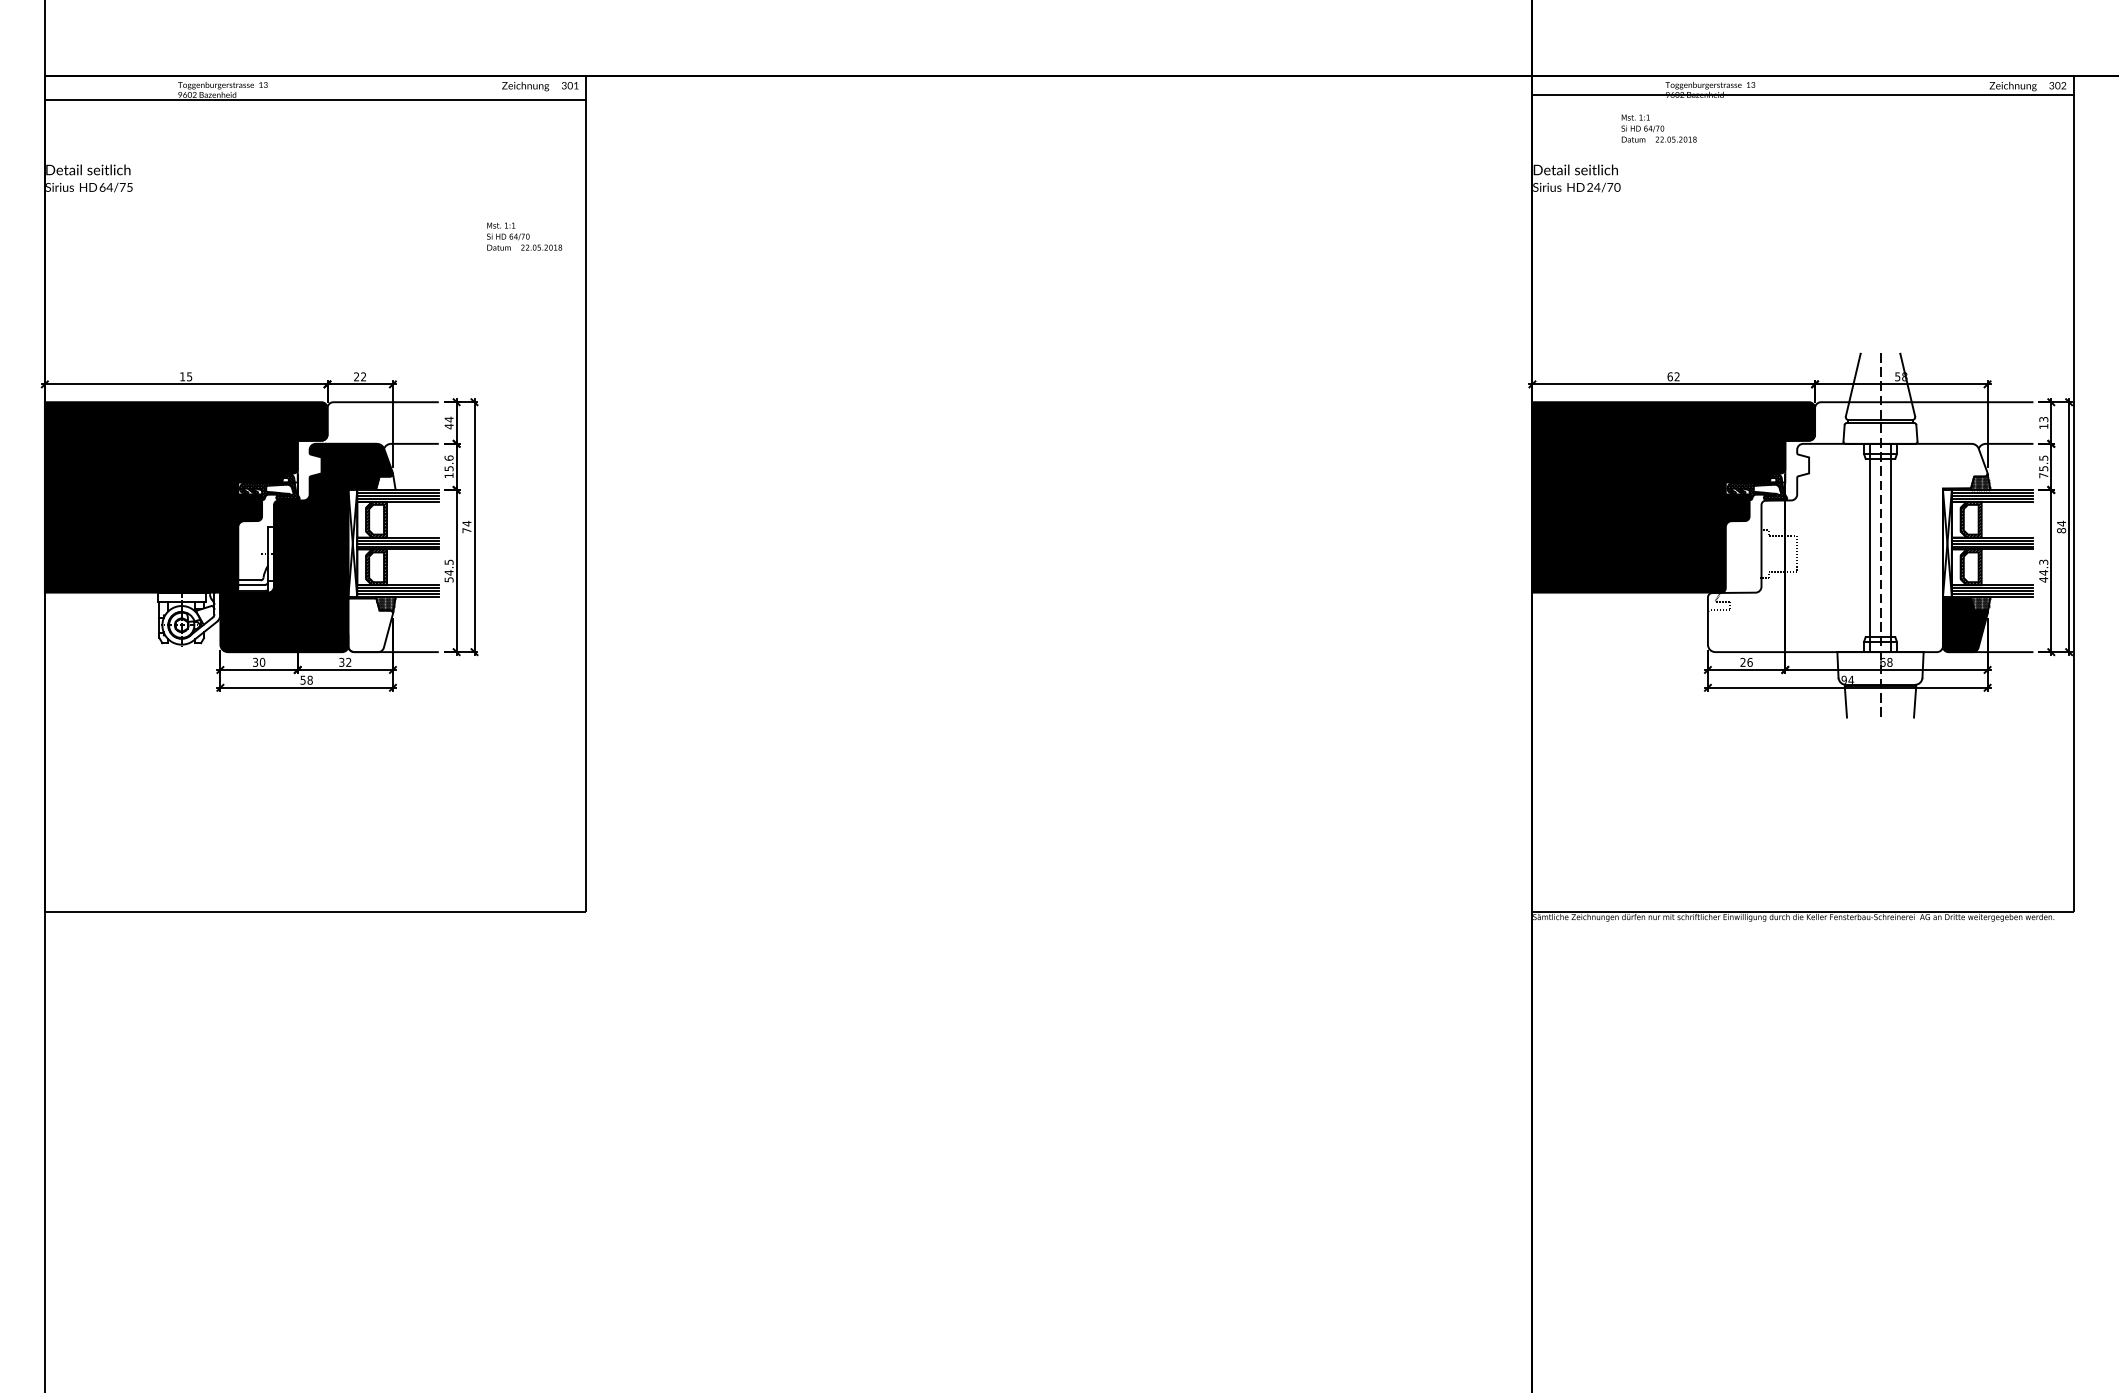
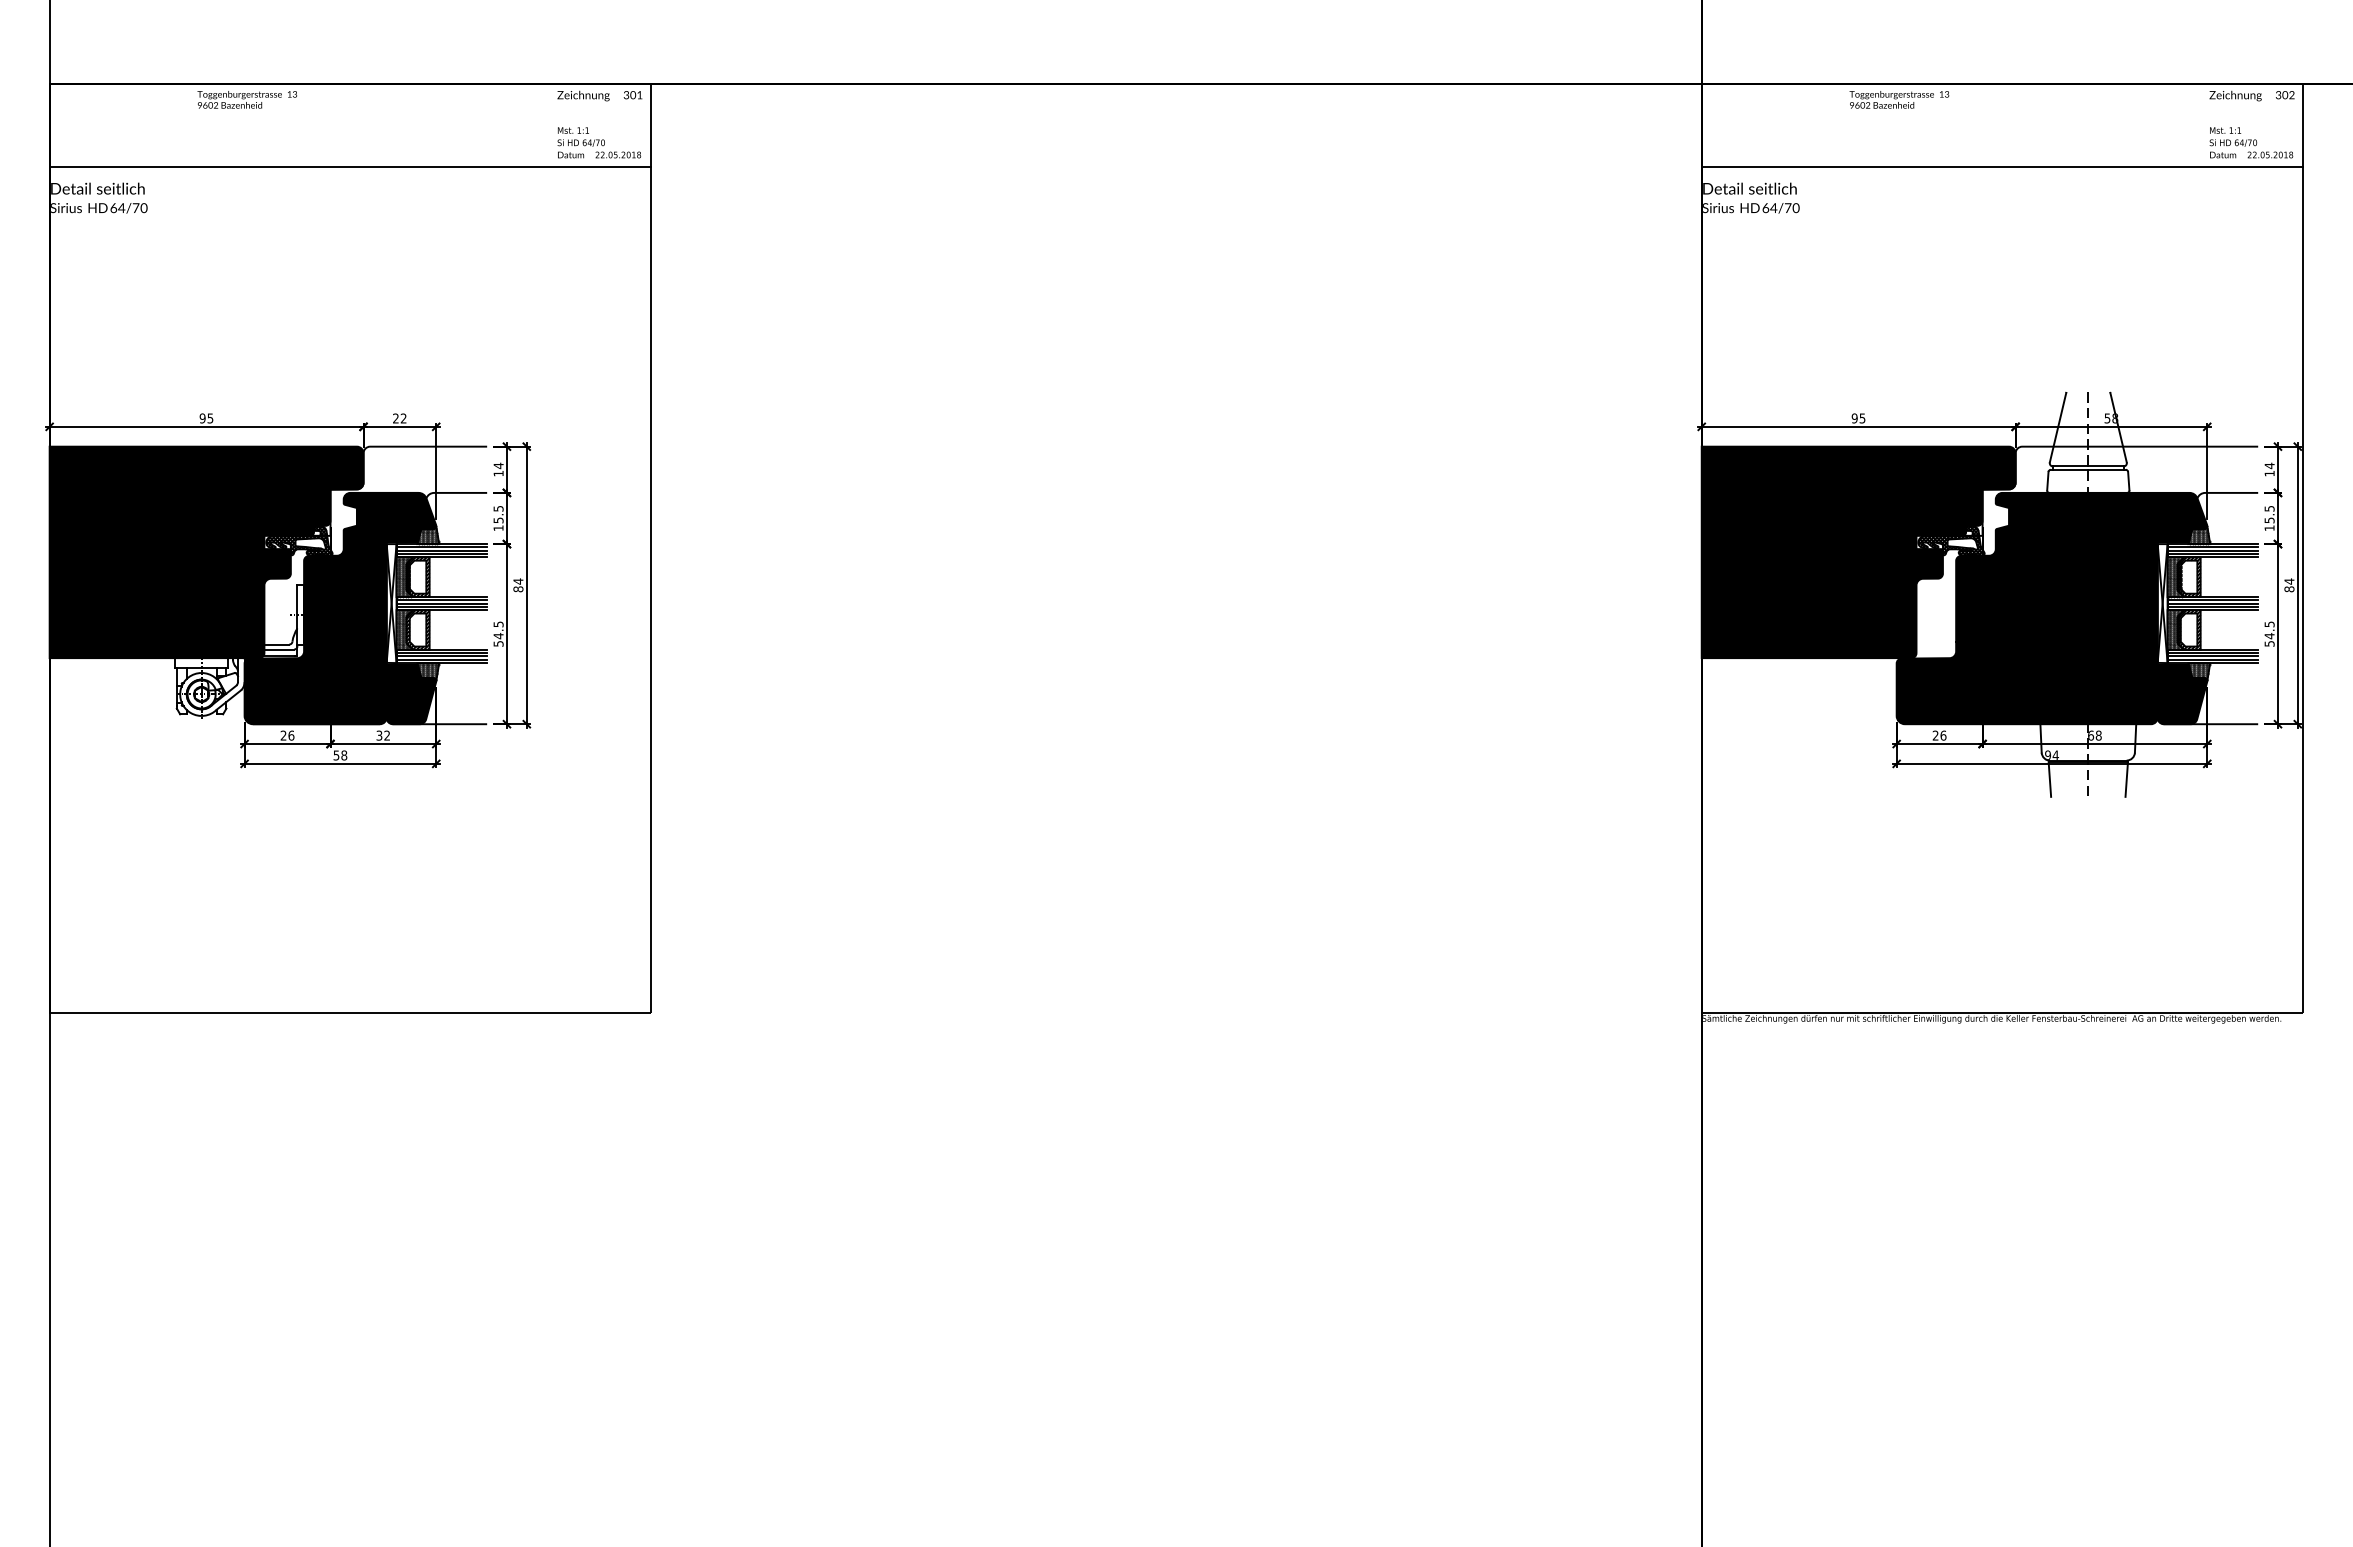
line: (1803, 95) -> (2002, 167), moved
line: (315, 99) -> (350, 167), moved
text: (1659, 128) -> (2251, 142), moved
text: (129, 186) -> (143, 207), 64/75 -> 64/70
text: (1589, 186) -> (1765, 207), 24/70 -> 64/70
text: (524, 236) -> (599, 142), moved
text: (182, 376) -> (202, 418), 15 -> 95
text: (1673, 376) -> (1858, 418), 62 -> 95
text: (2043, 419) -> (2269, 465), 13 -> 14
text: (449, 426) -> (498, 473), 44 -> 14
text: (449, 457) -> (498, 508), 15.6 -> 15.5
text: (2043, 475) -> (2269, 528), 75.5 -> 15.5
hatch: (385, 482) -> (427, 535), added
hatch: (364, 519) -> (404, 576), added
hatch: (1958, 519) -> (2175, 576), added
text: (467, 530) -> (518, 589), 74 -> 84
fill: (1847, 547) -> (2051, 608), added
hatch: (364, 566) -> (404, 629), added
hatch: (1958, 566) -> (2175, 629), added
text: (2043, 571) -> (2269, 634), 44.3 -> 54.5
fill: (370, 625) -> (411, 694), added
text: (259, 662) -> (287, 735), 30 -> 26

